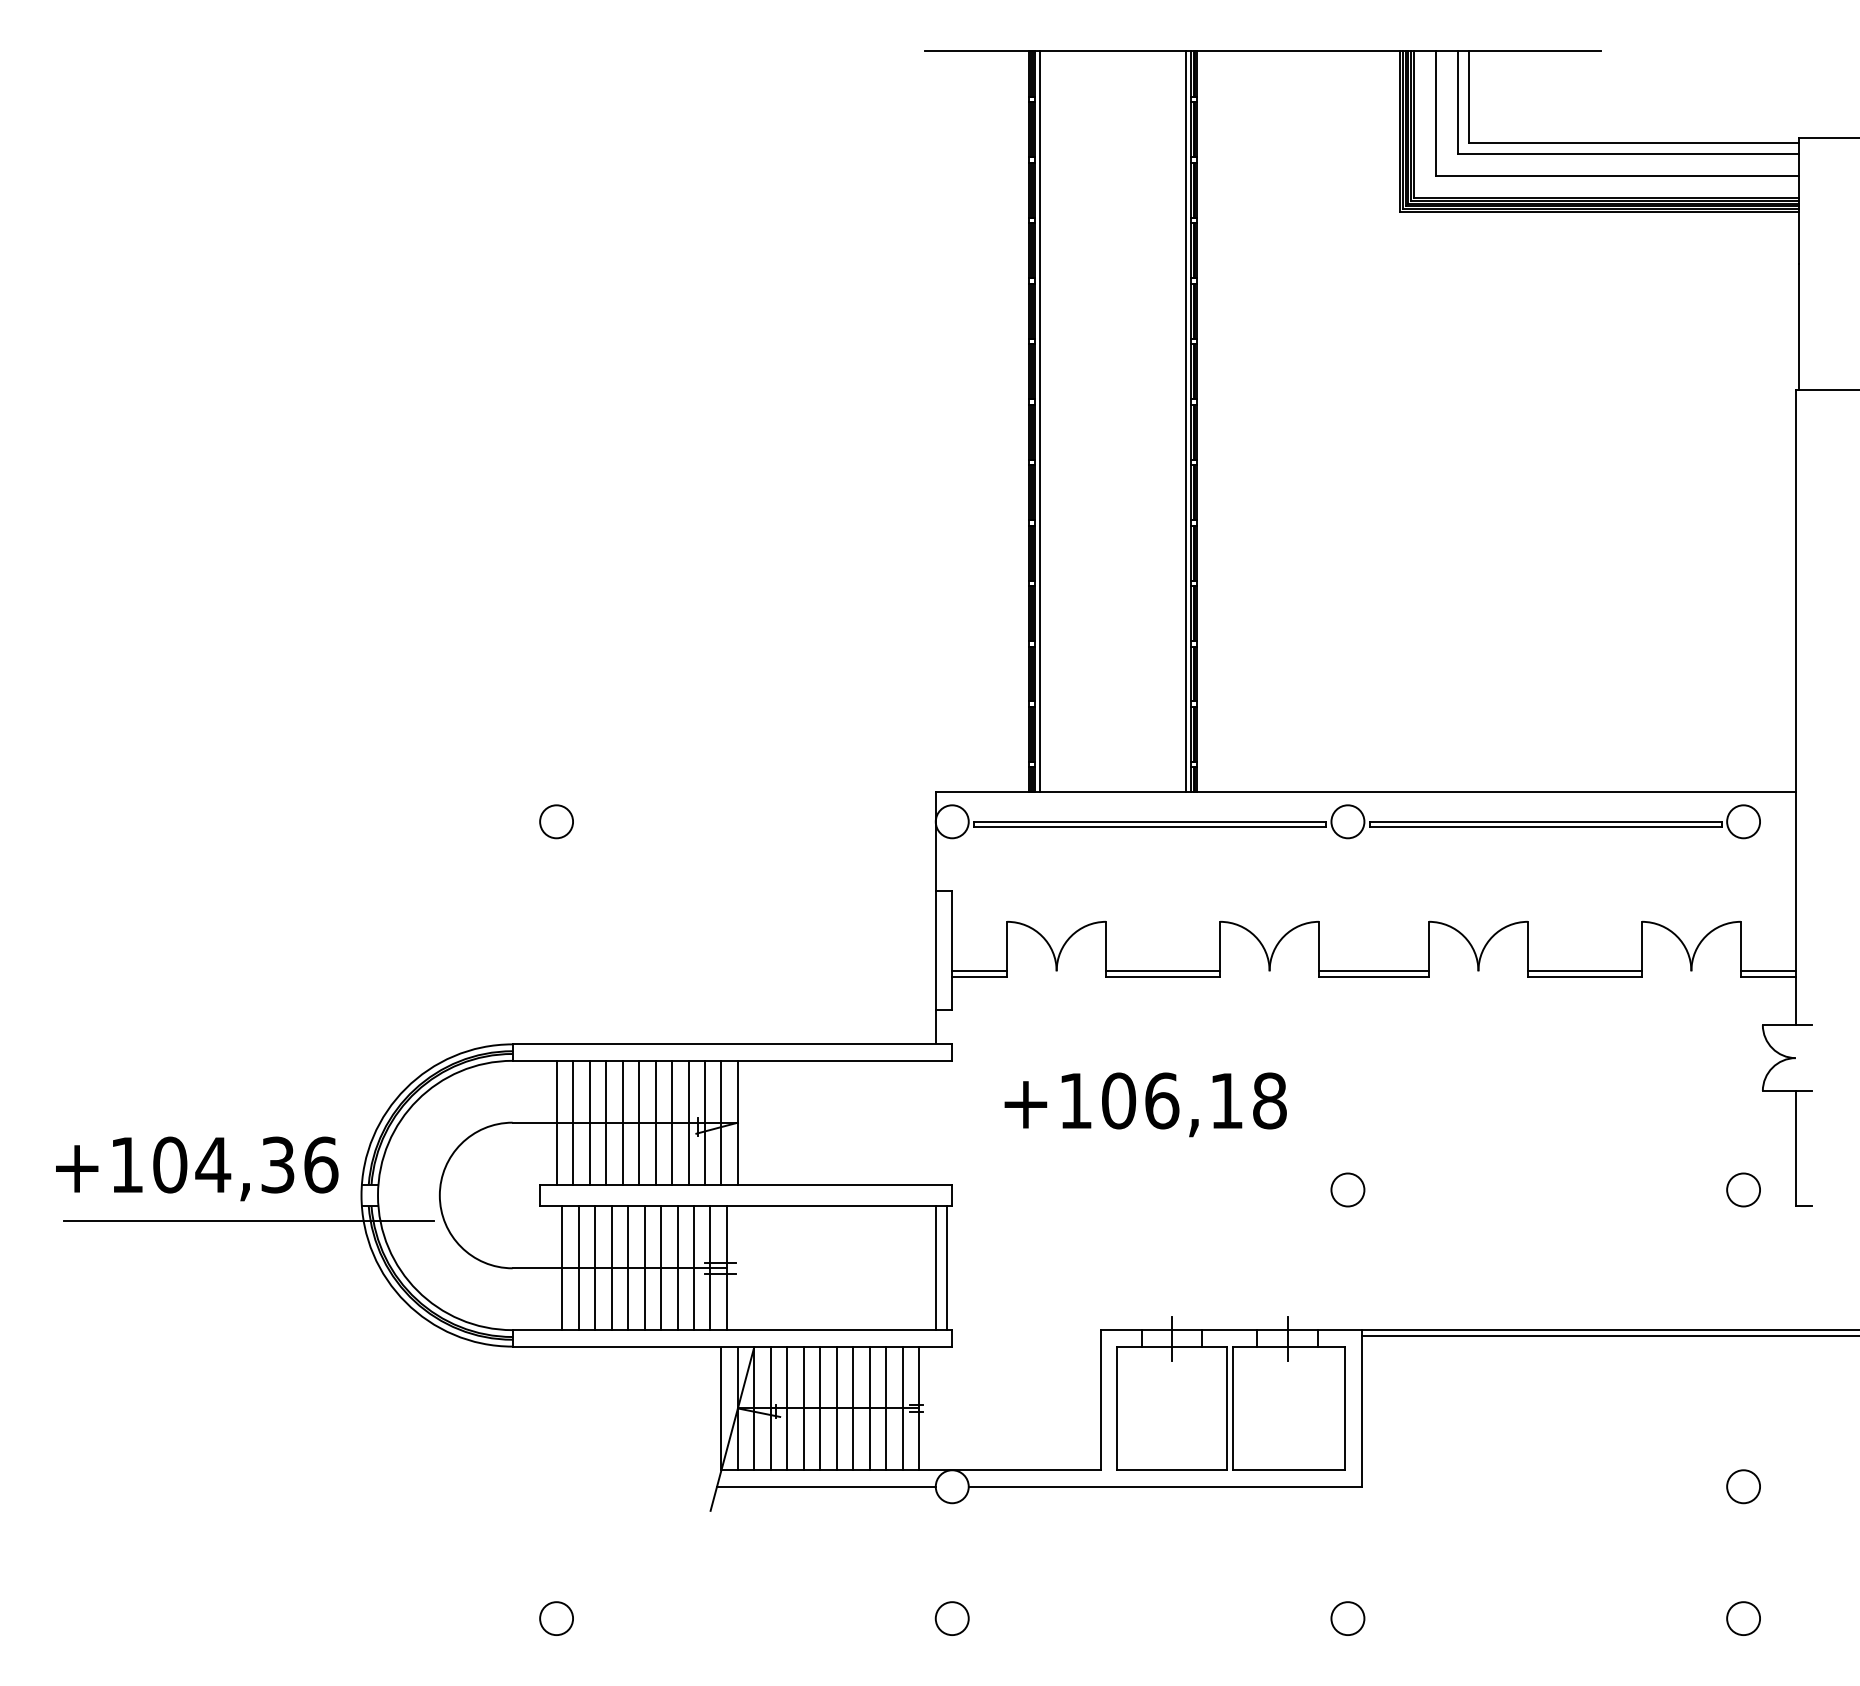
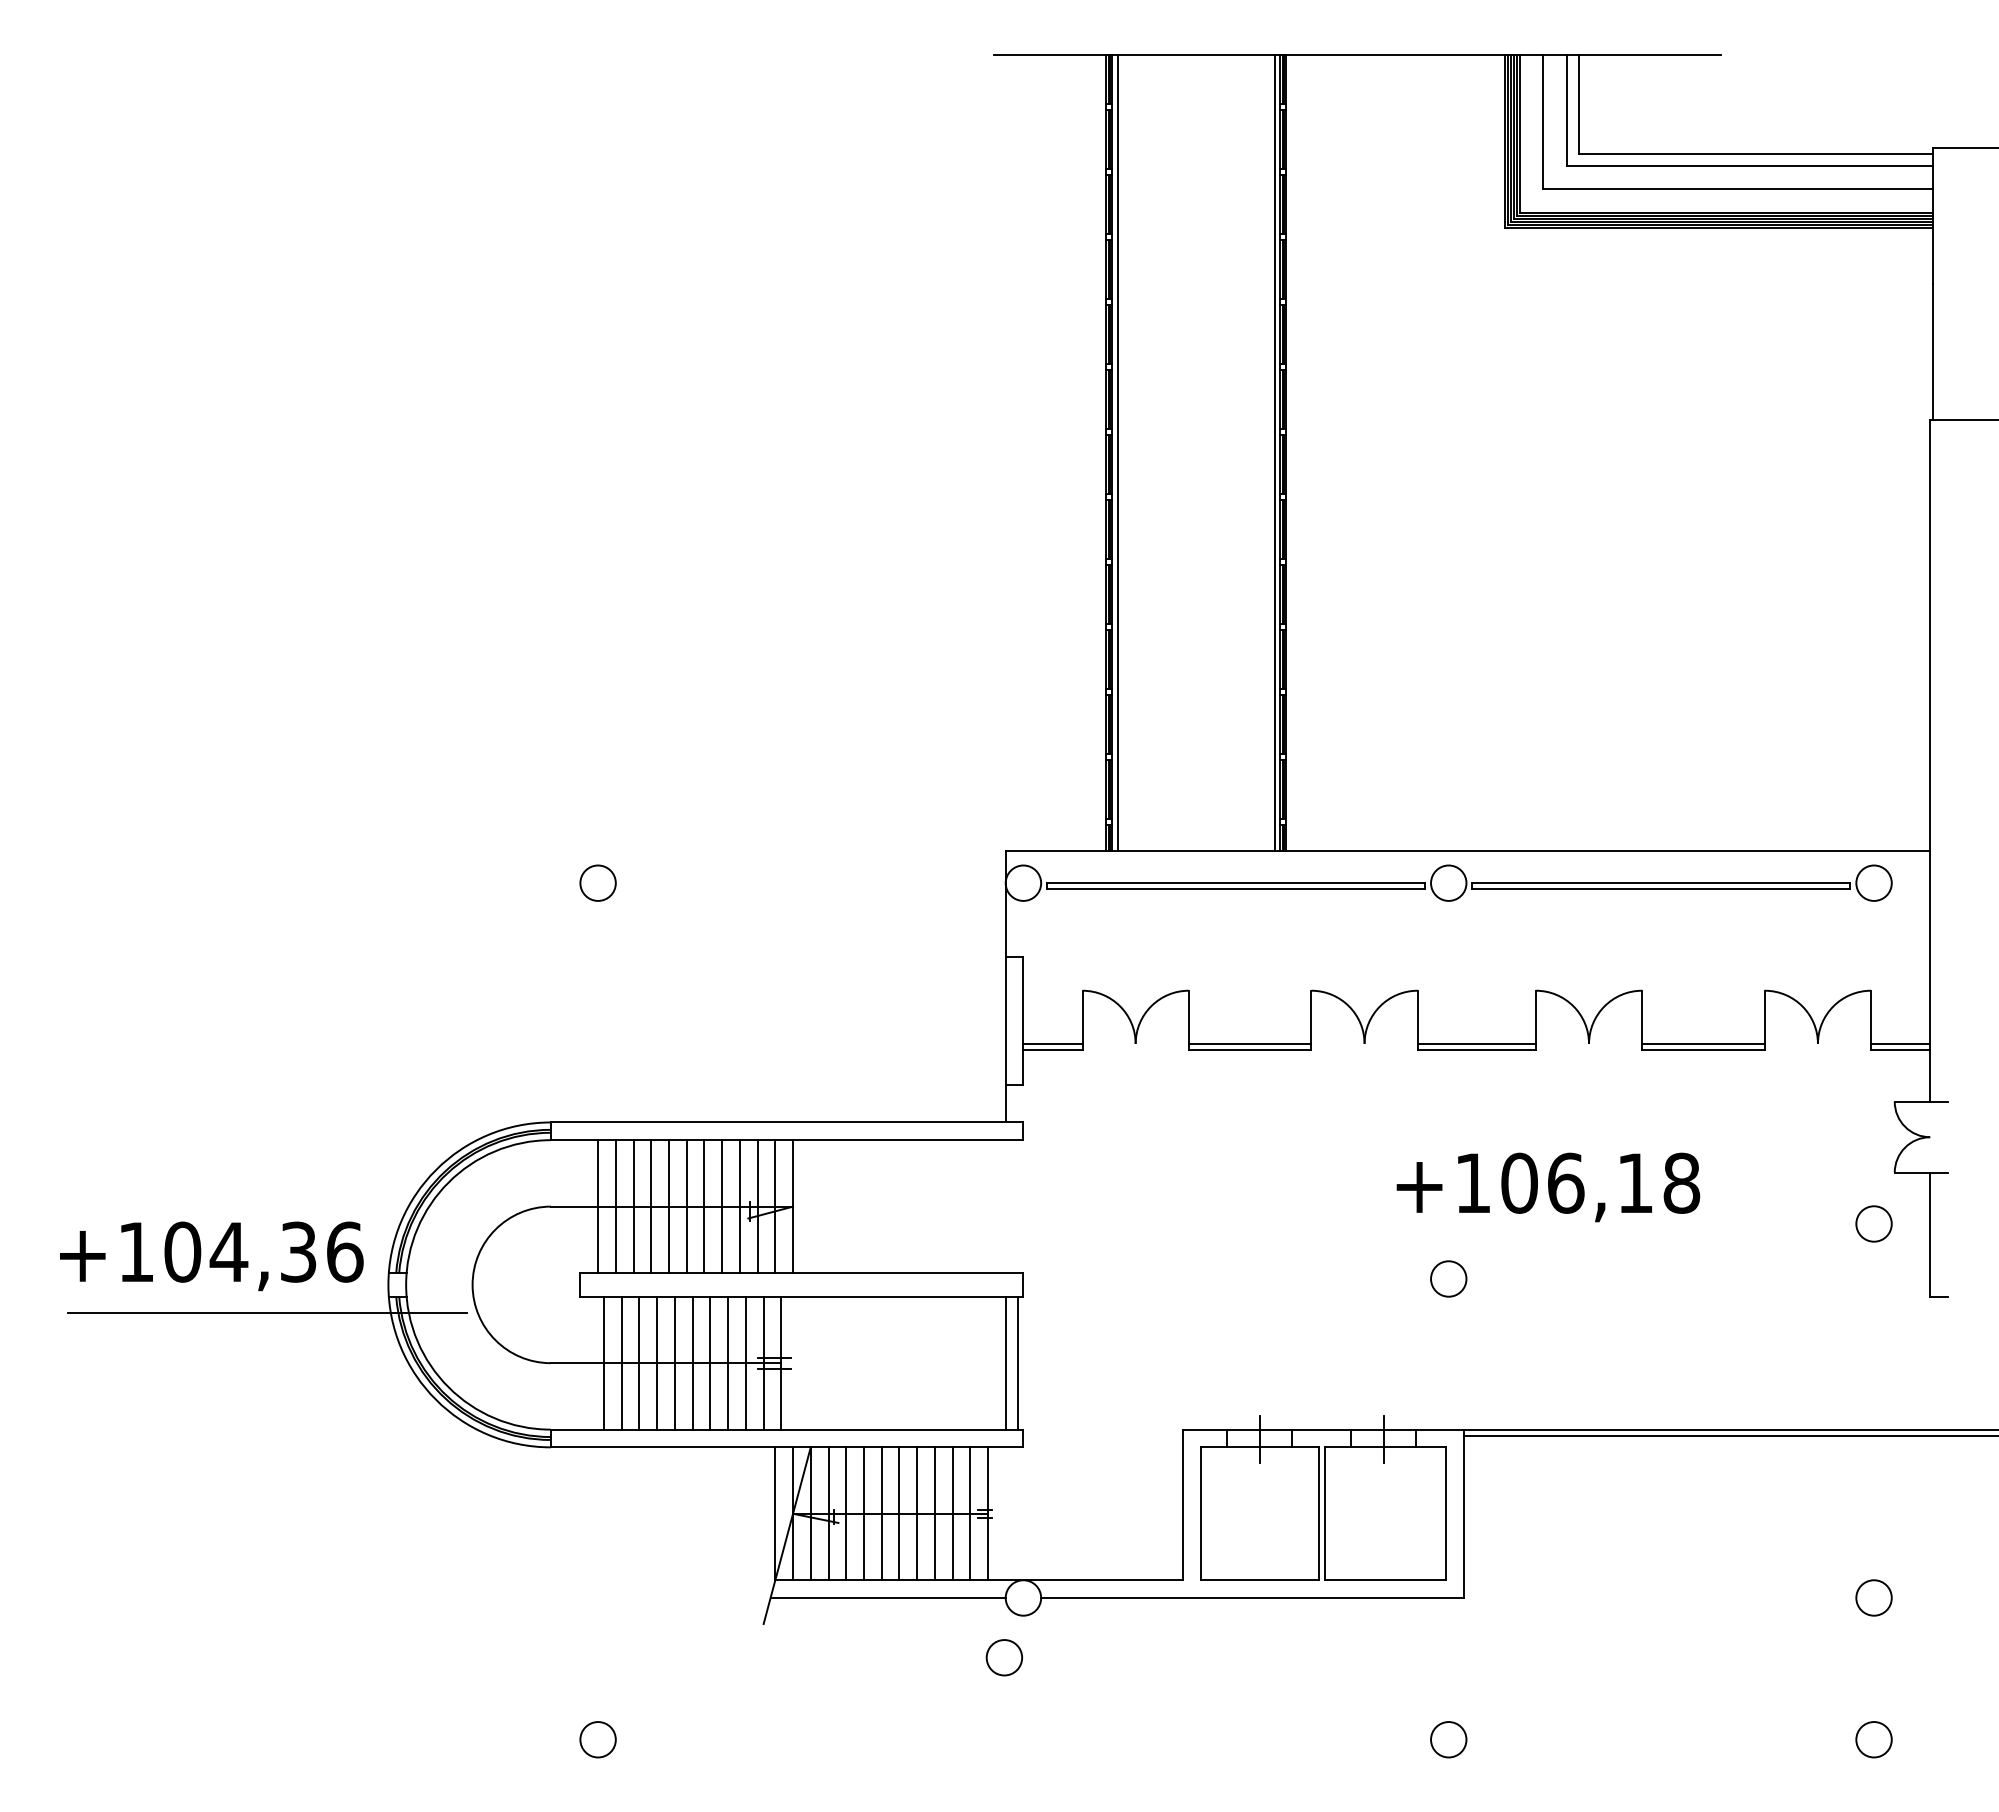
text: (1145, 1104) -> (1548, 1187), moved
circle: (1743, 1189) -> (1873, 1223), moved
circle: (951, 1618) -> (1003, 1657), moved

